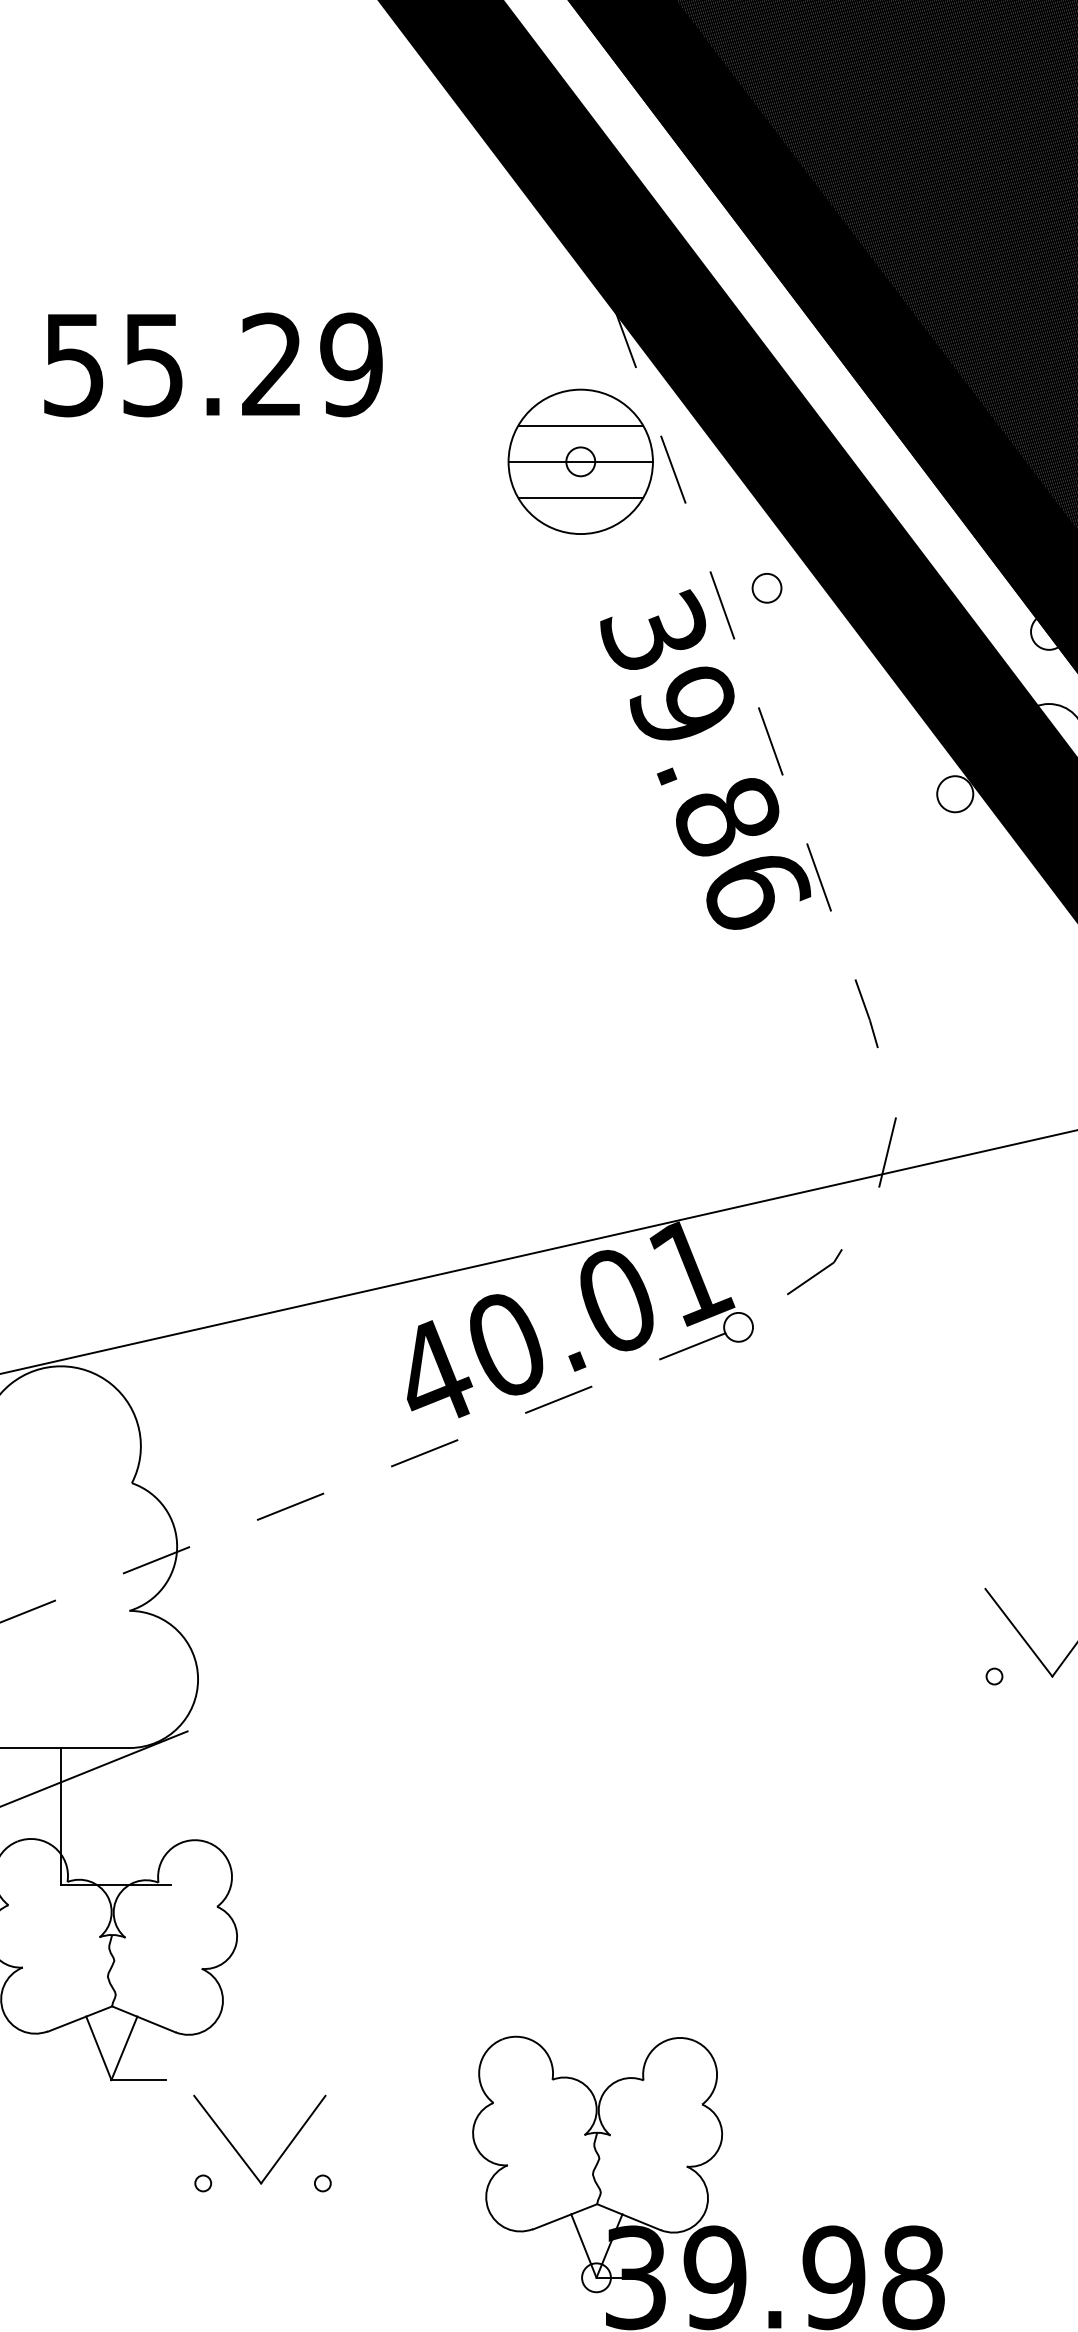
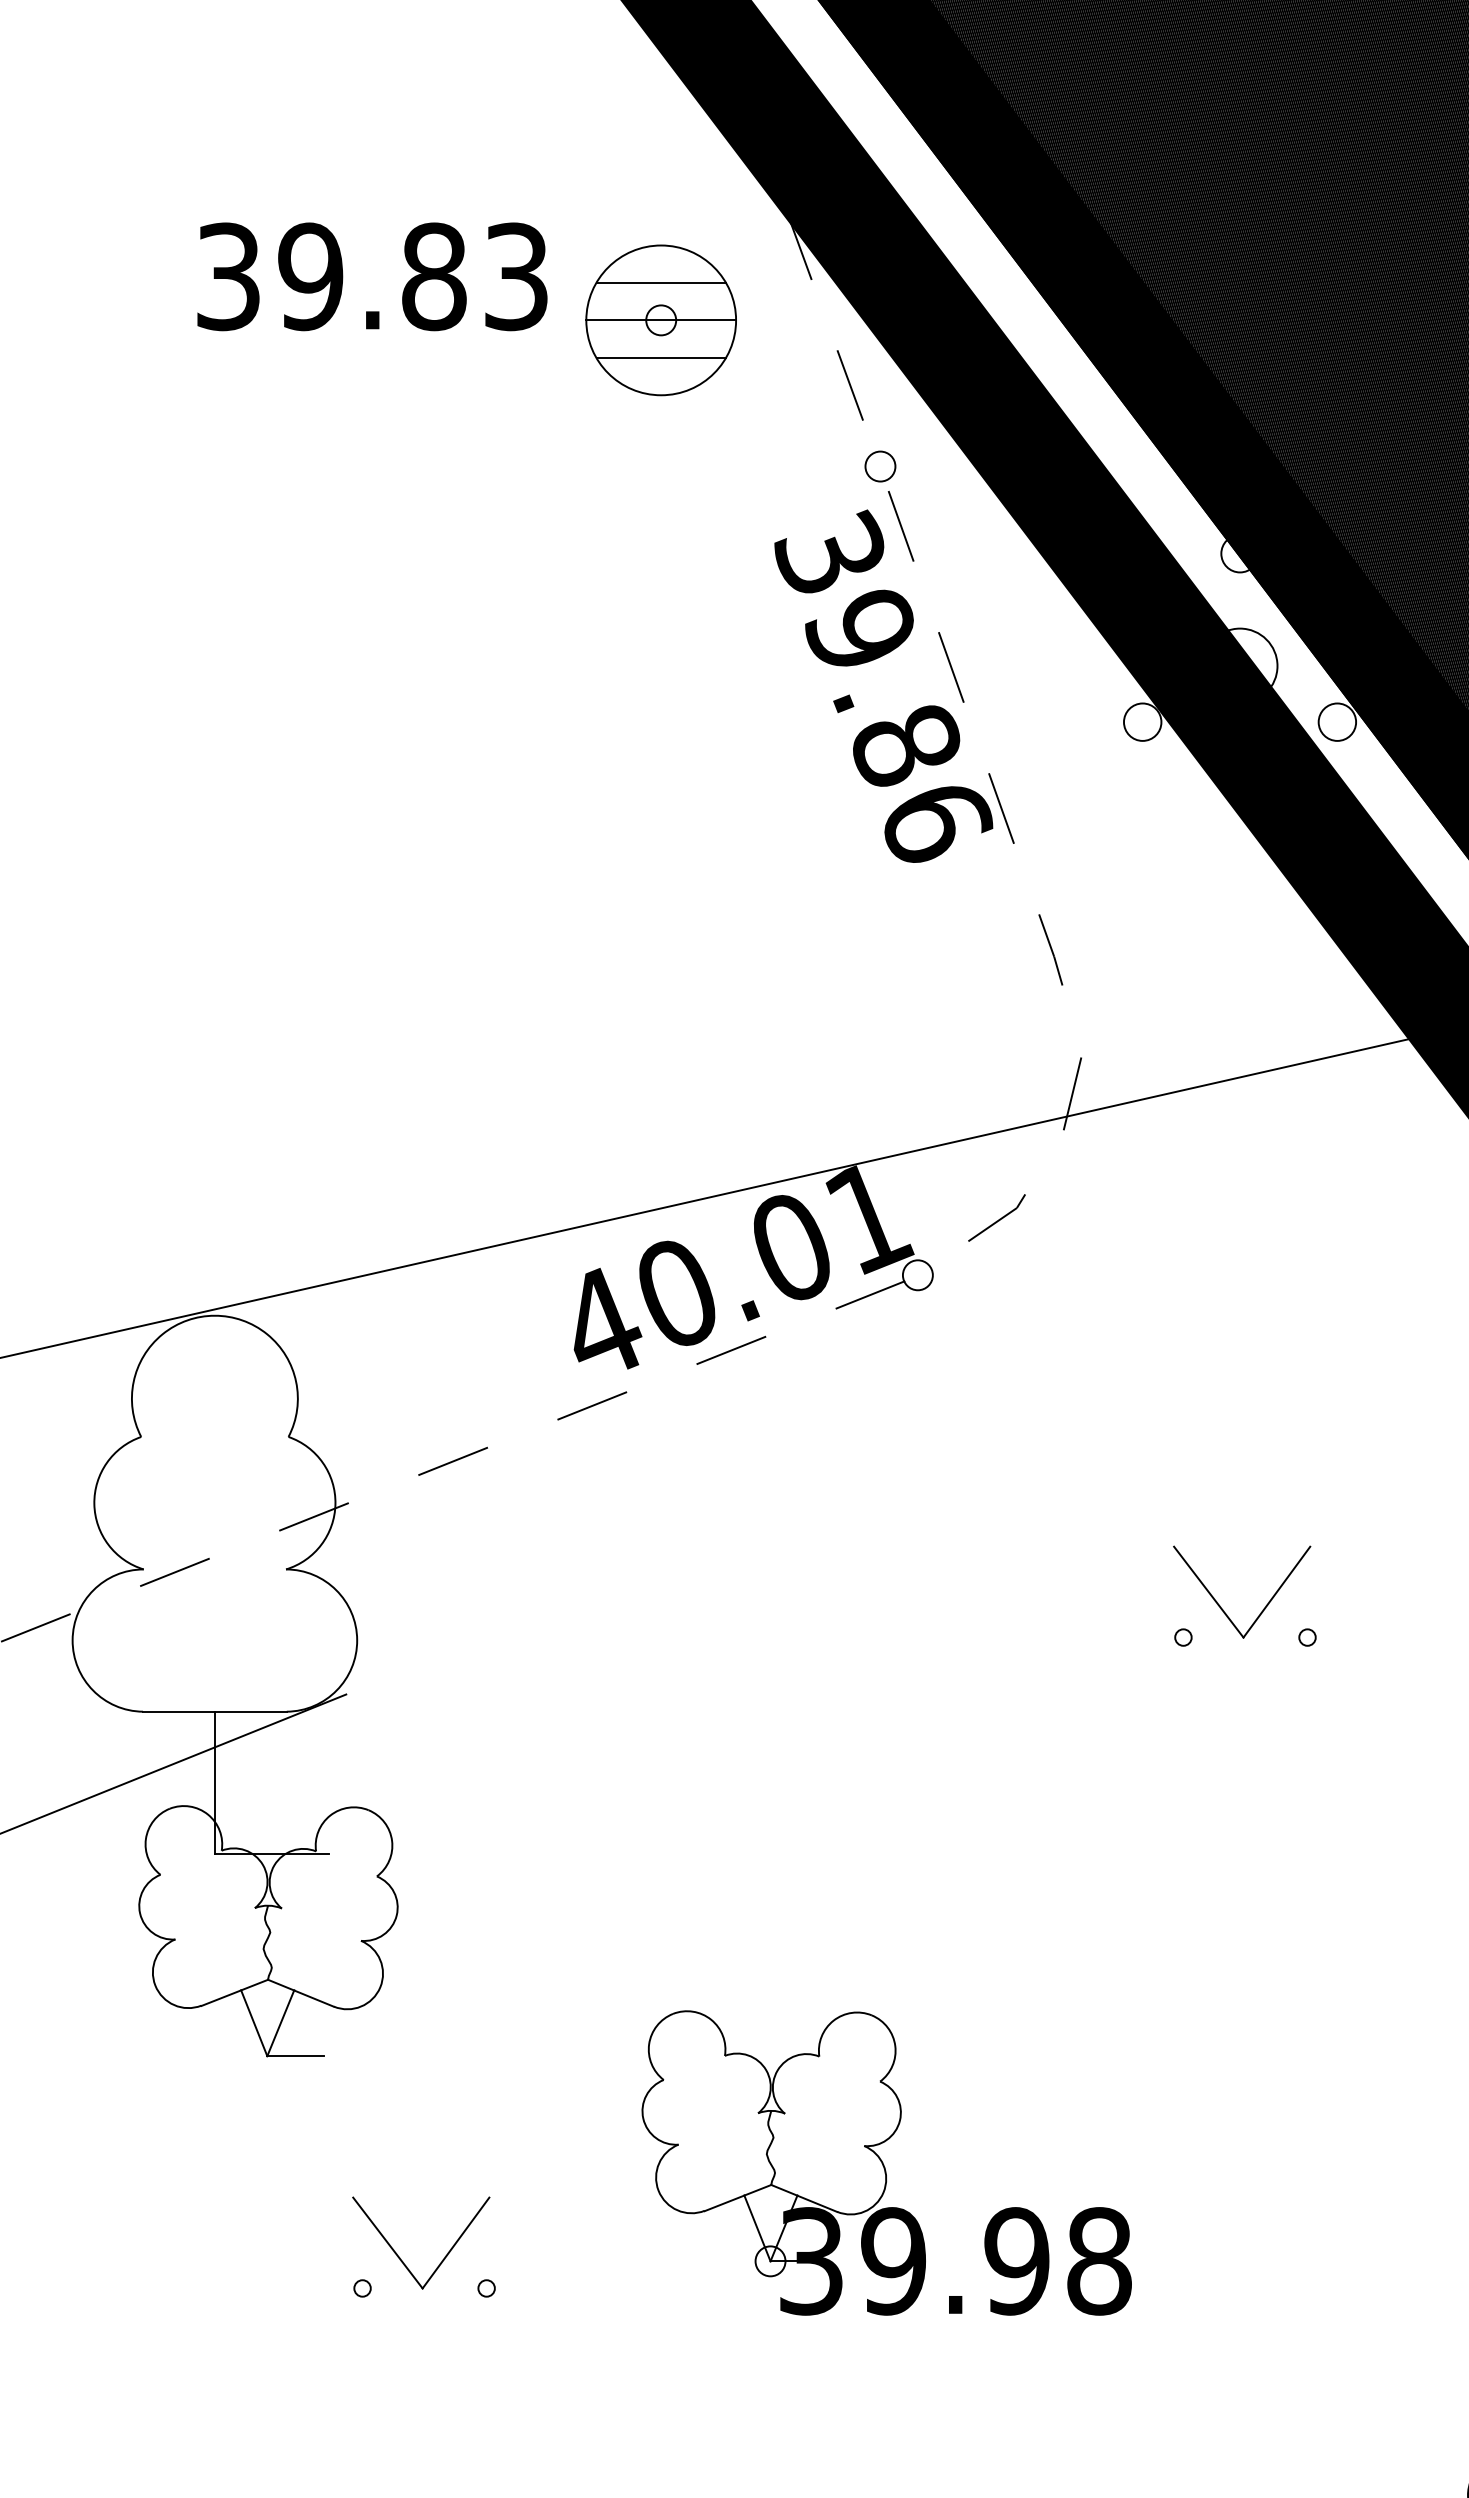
text: (212, 364) -> (372, 276), 55.29 -> 39.83
part: (580, 461) -> (660, 320), moved
part: (767, 588) -> (880, 466), moved
part: (280, 2155) -> (442, 2259), moved

